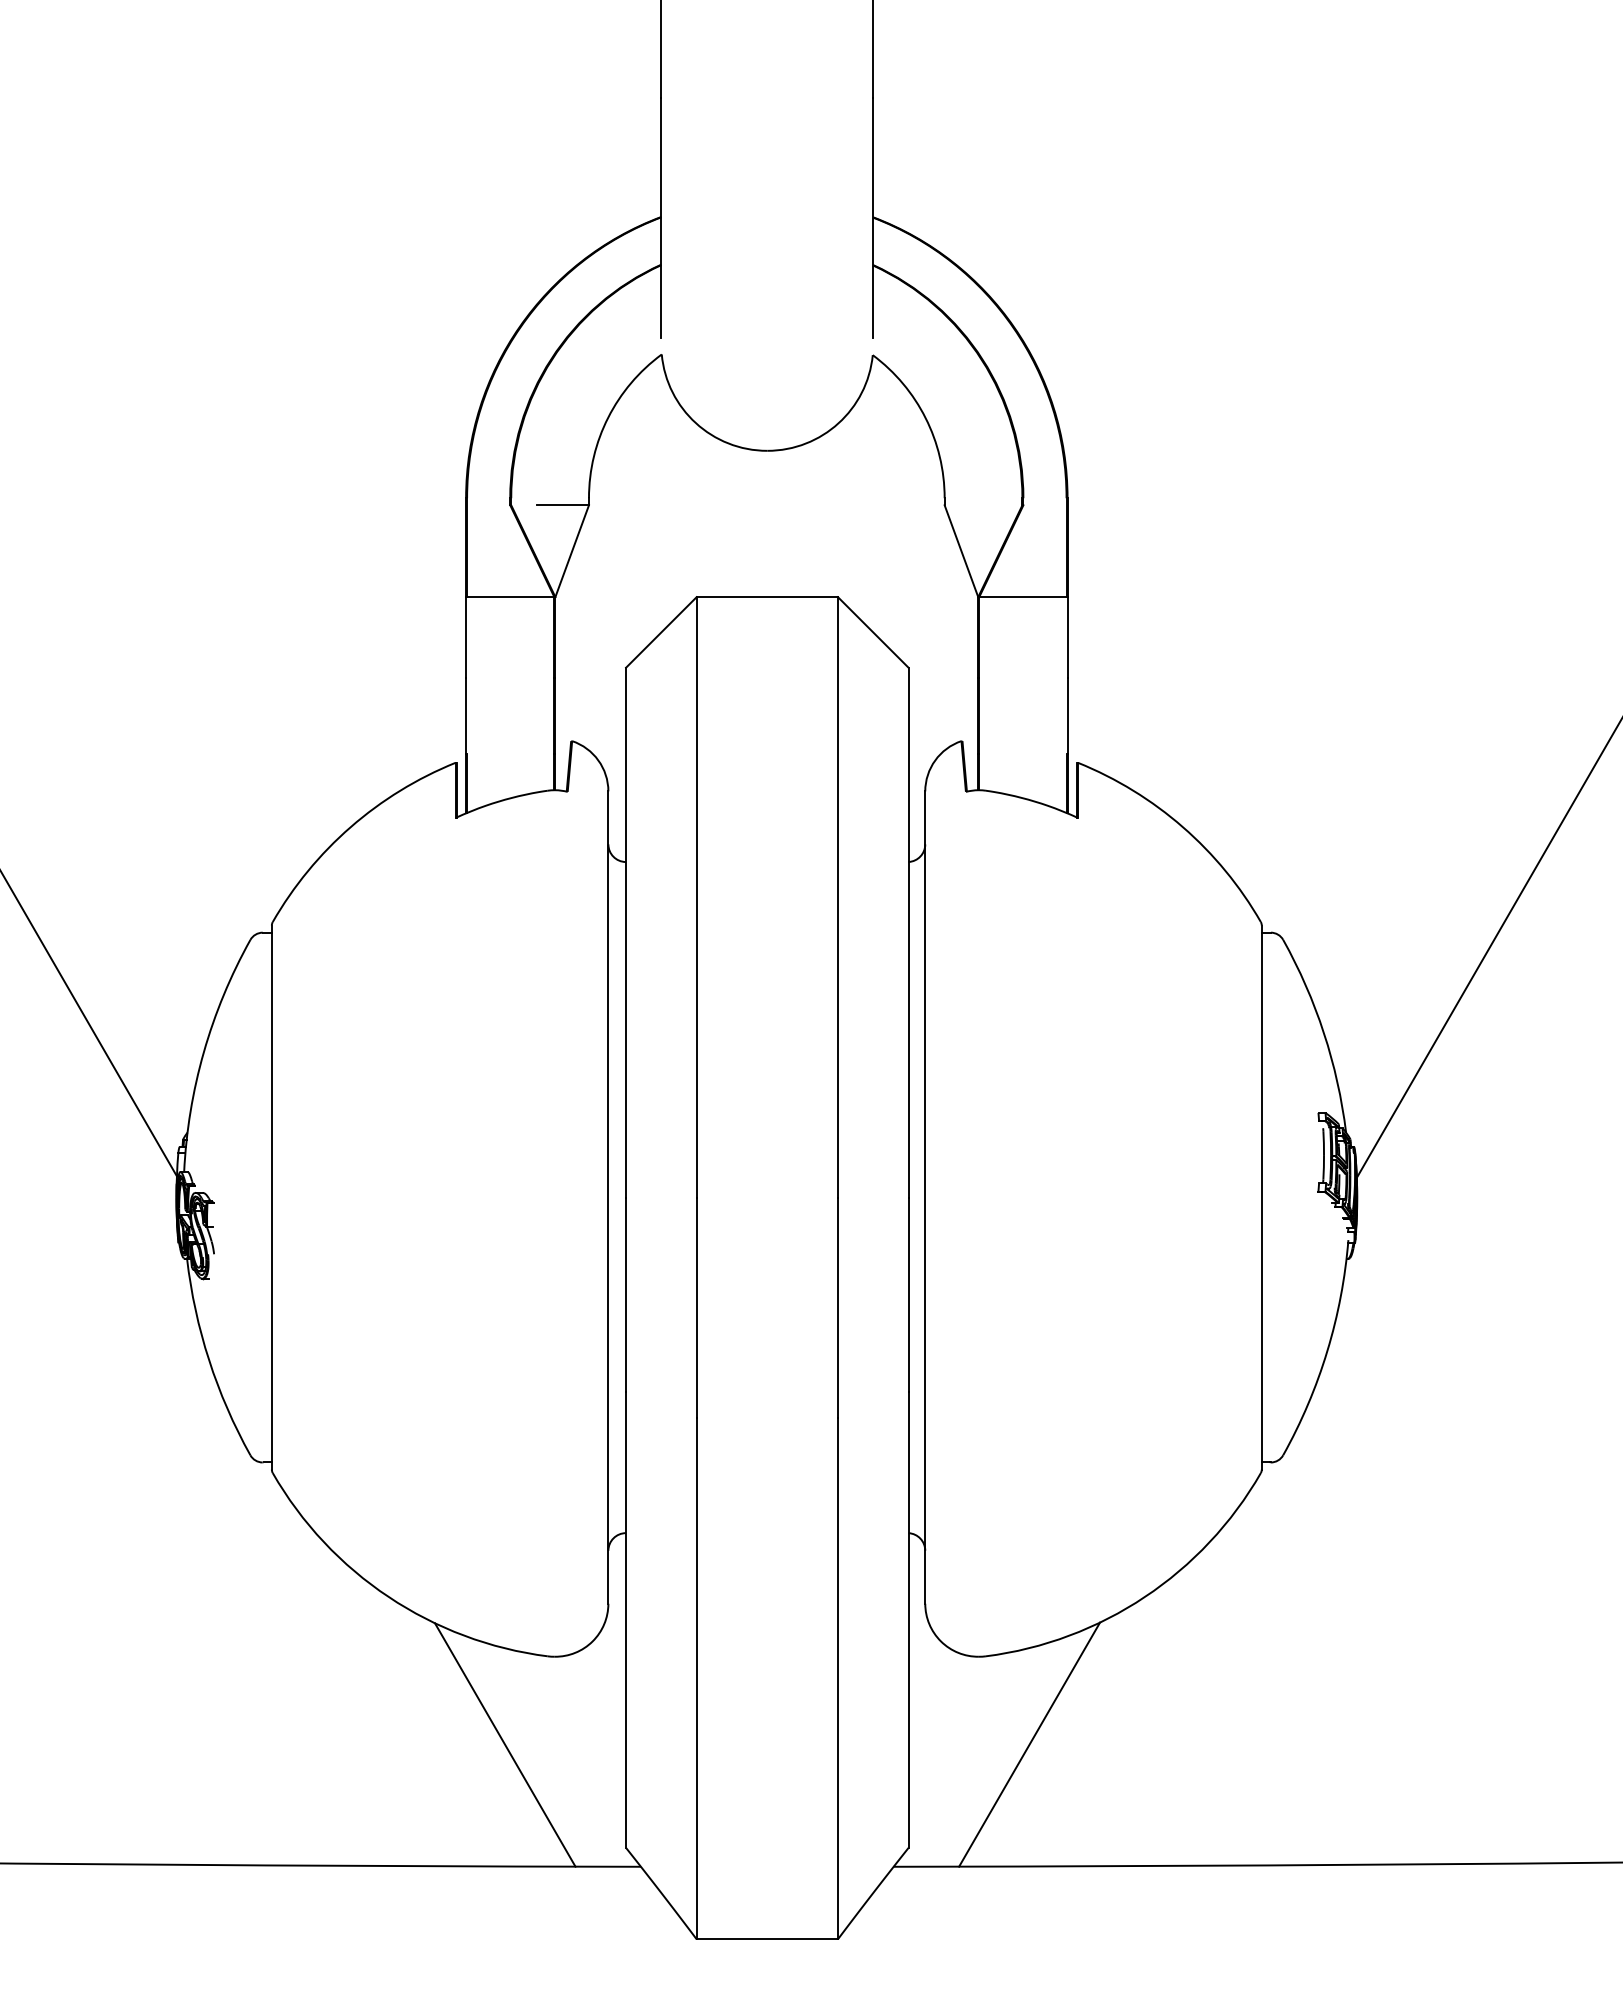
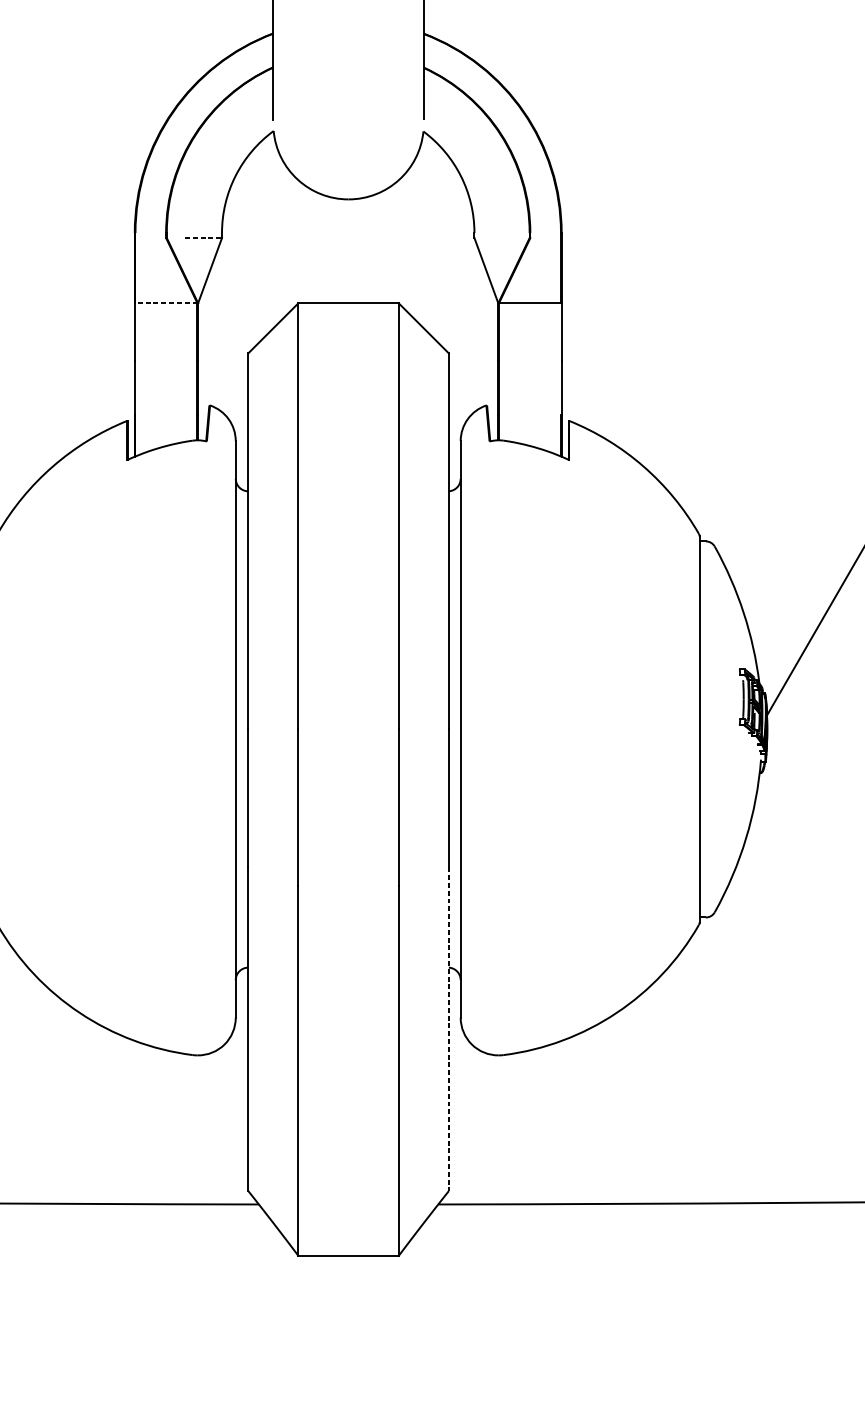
line: (563, 505) -> (203, 238), solid -> dashed
line: (509, 597) -> (165, 303), solid -> dashed
line: (908, 1620) -> (448, 1029), solid -> dashed
line: (504, 1744) -> (162, 1117), removed
line: (1029, 1744) -> (534, 1117), removed

